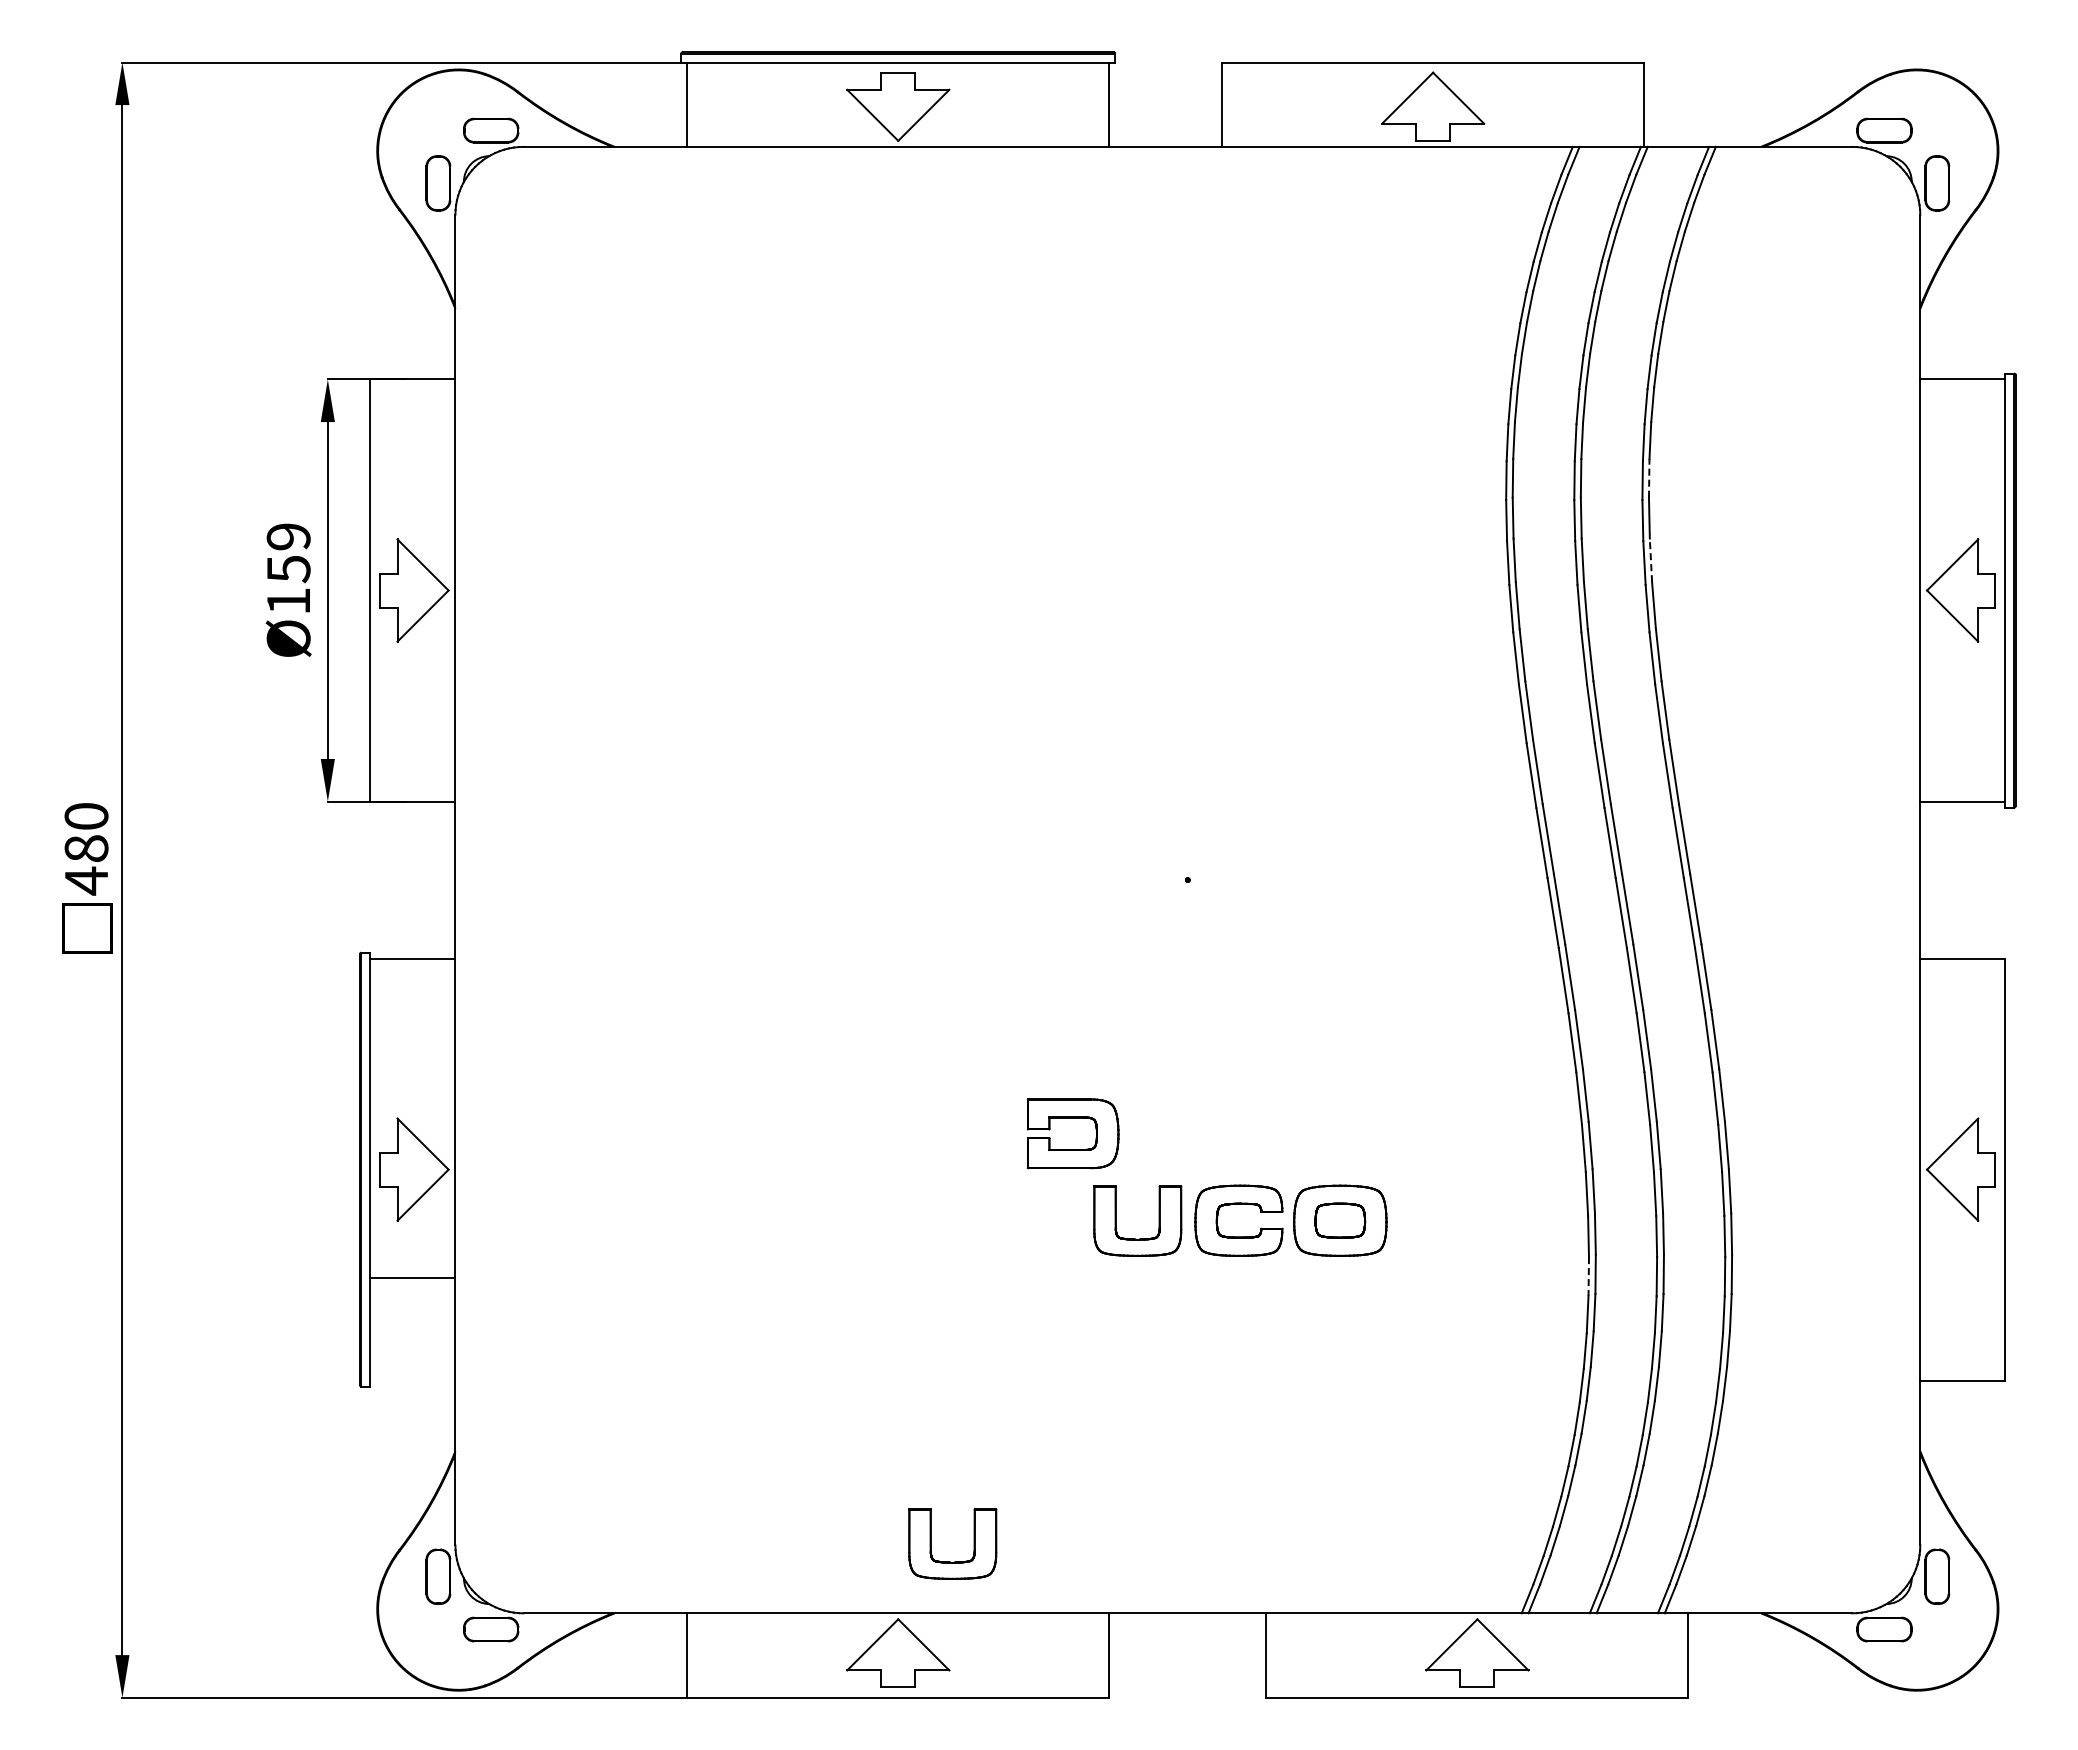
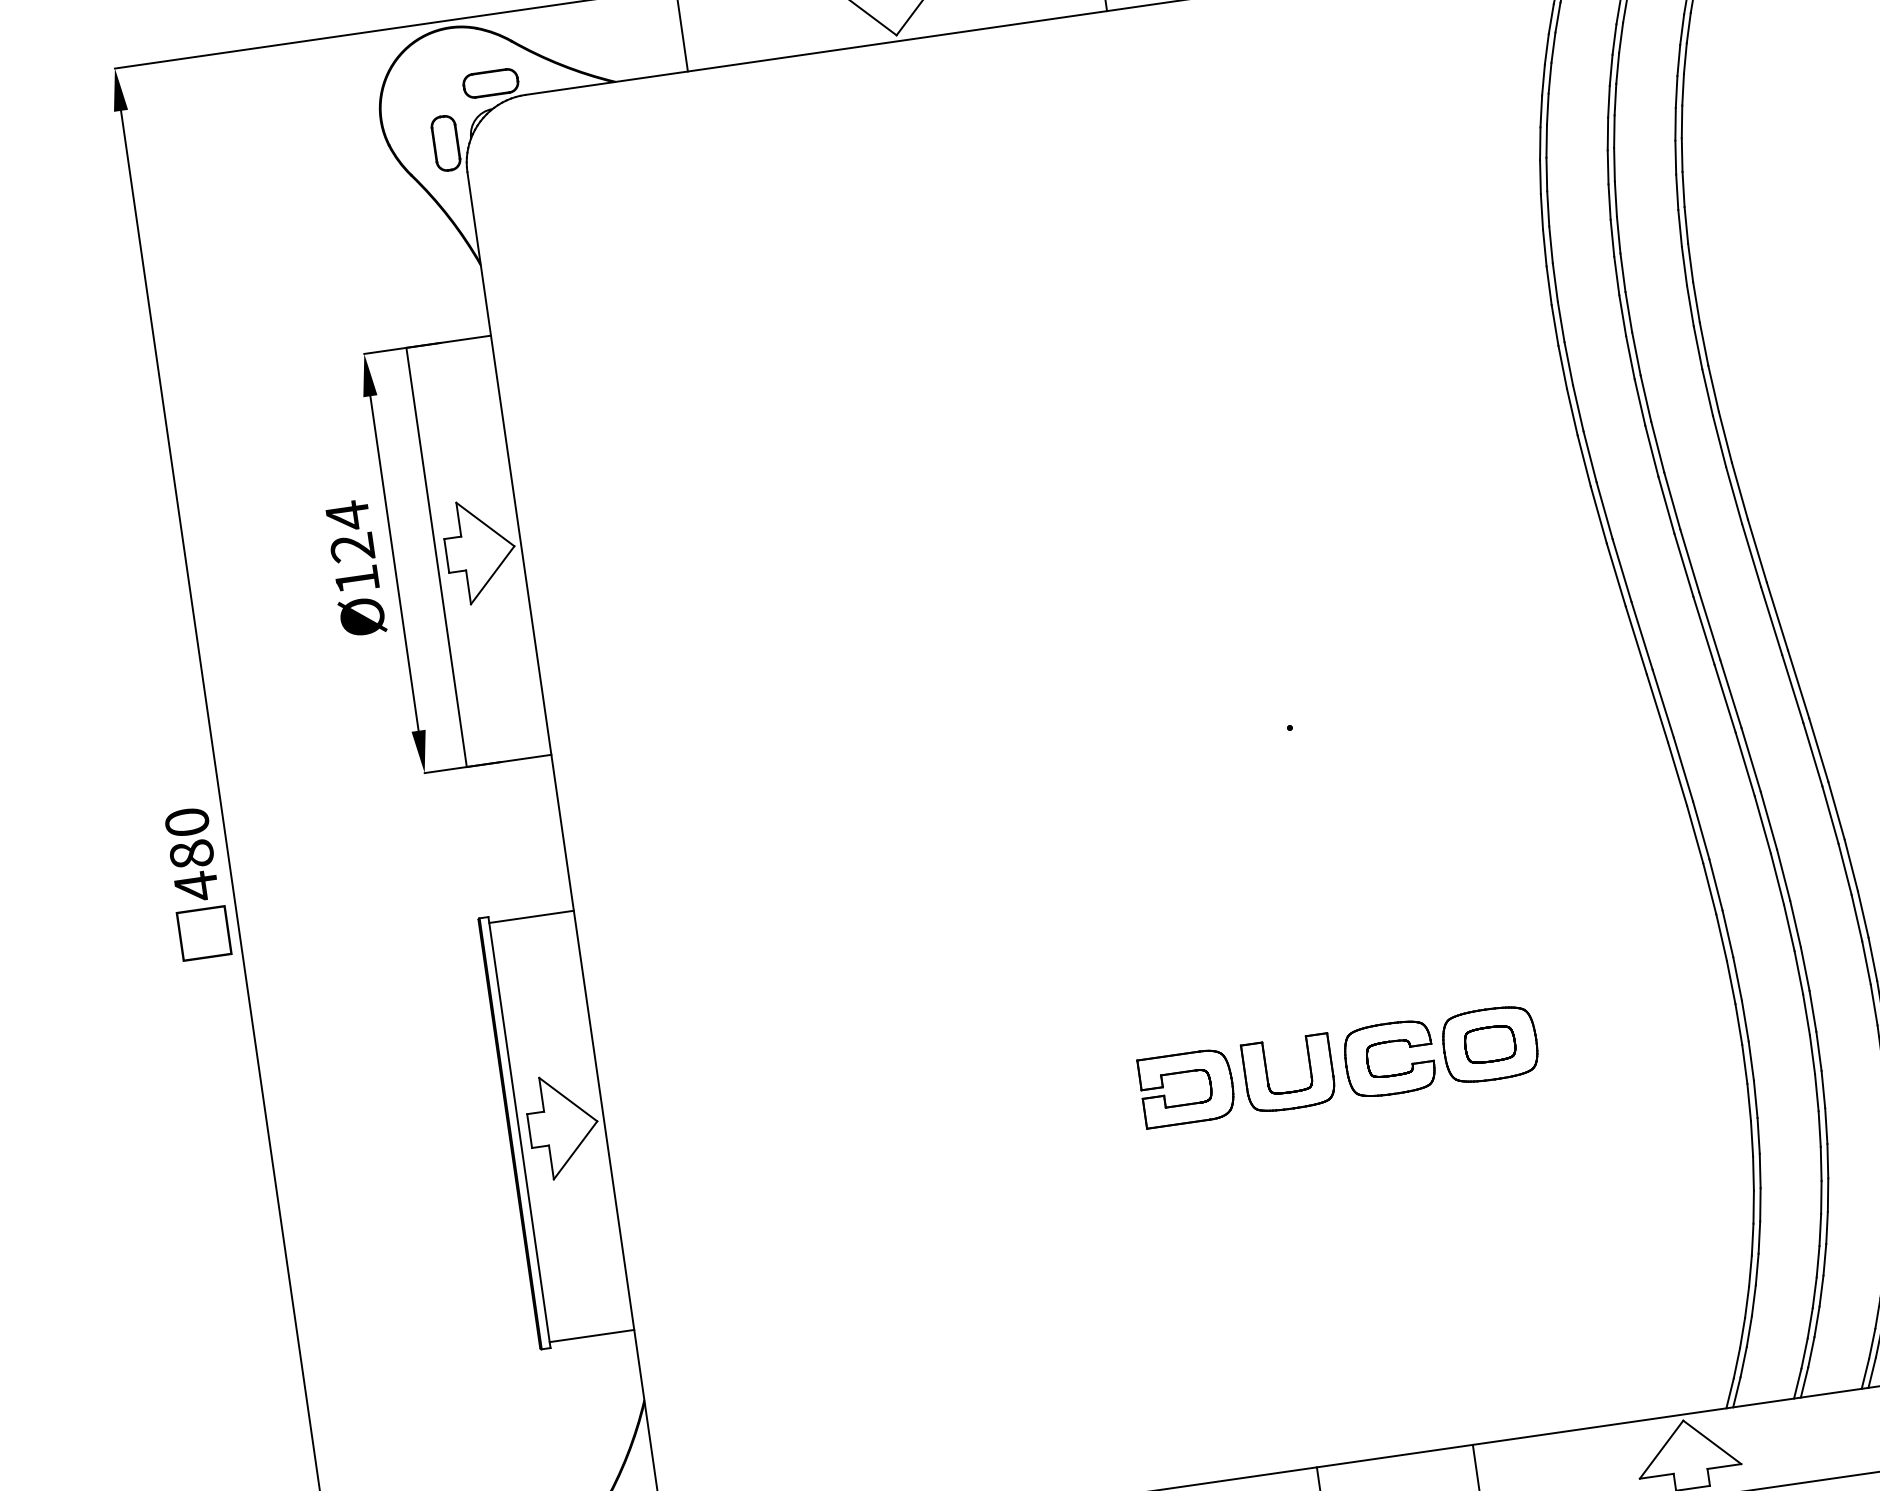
line: (1649, 477) -> (1690, 262), dashed -> solid
text: (288, 552) -> (349, 531), Ø159 -> Ø124
line: (1650, 560) -> (1703, 344), dashed -> solid
part: (1072, 1118) -> (1184, 1073), moved
line: (1588, 1276) -> (1744, 1064), dashed -> solid
line: (412, 1277) -> (591, 1335), moved
part: (950, 1561) -> (1151, 1438), removed

